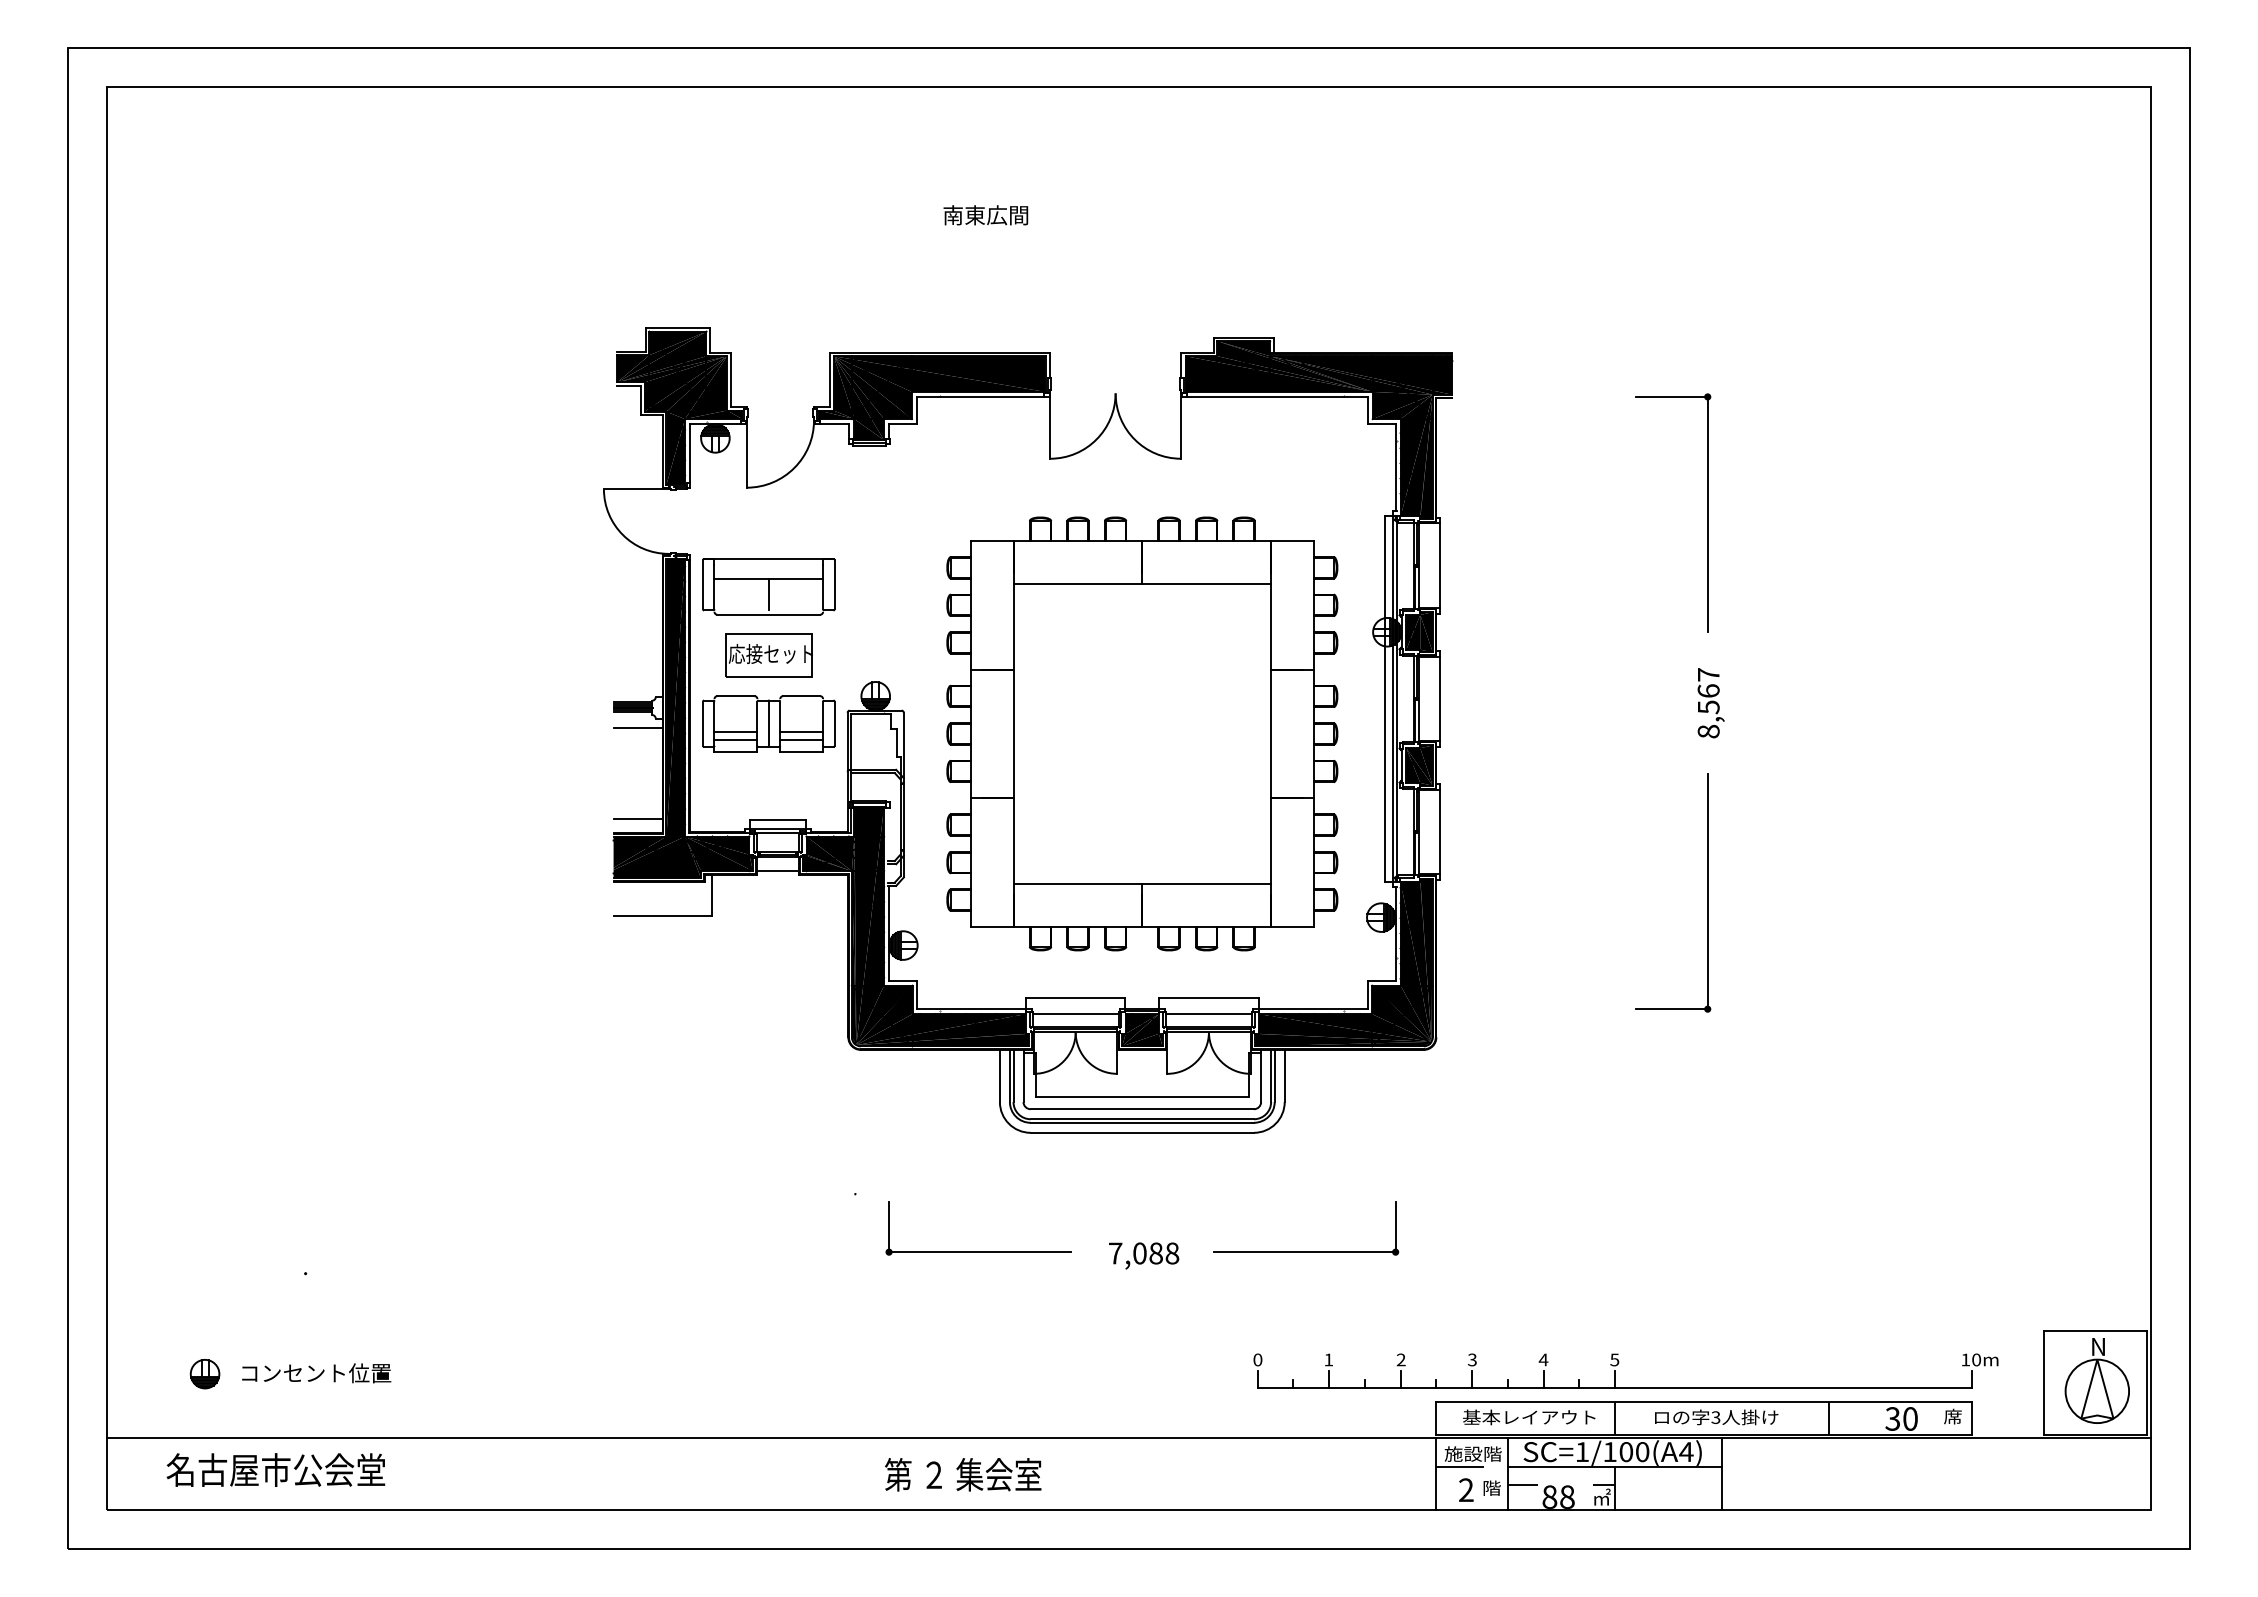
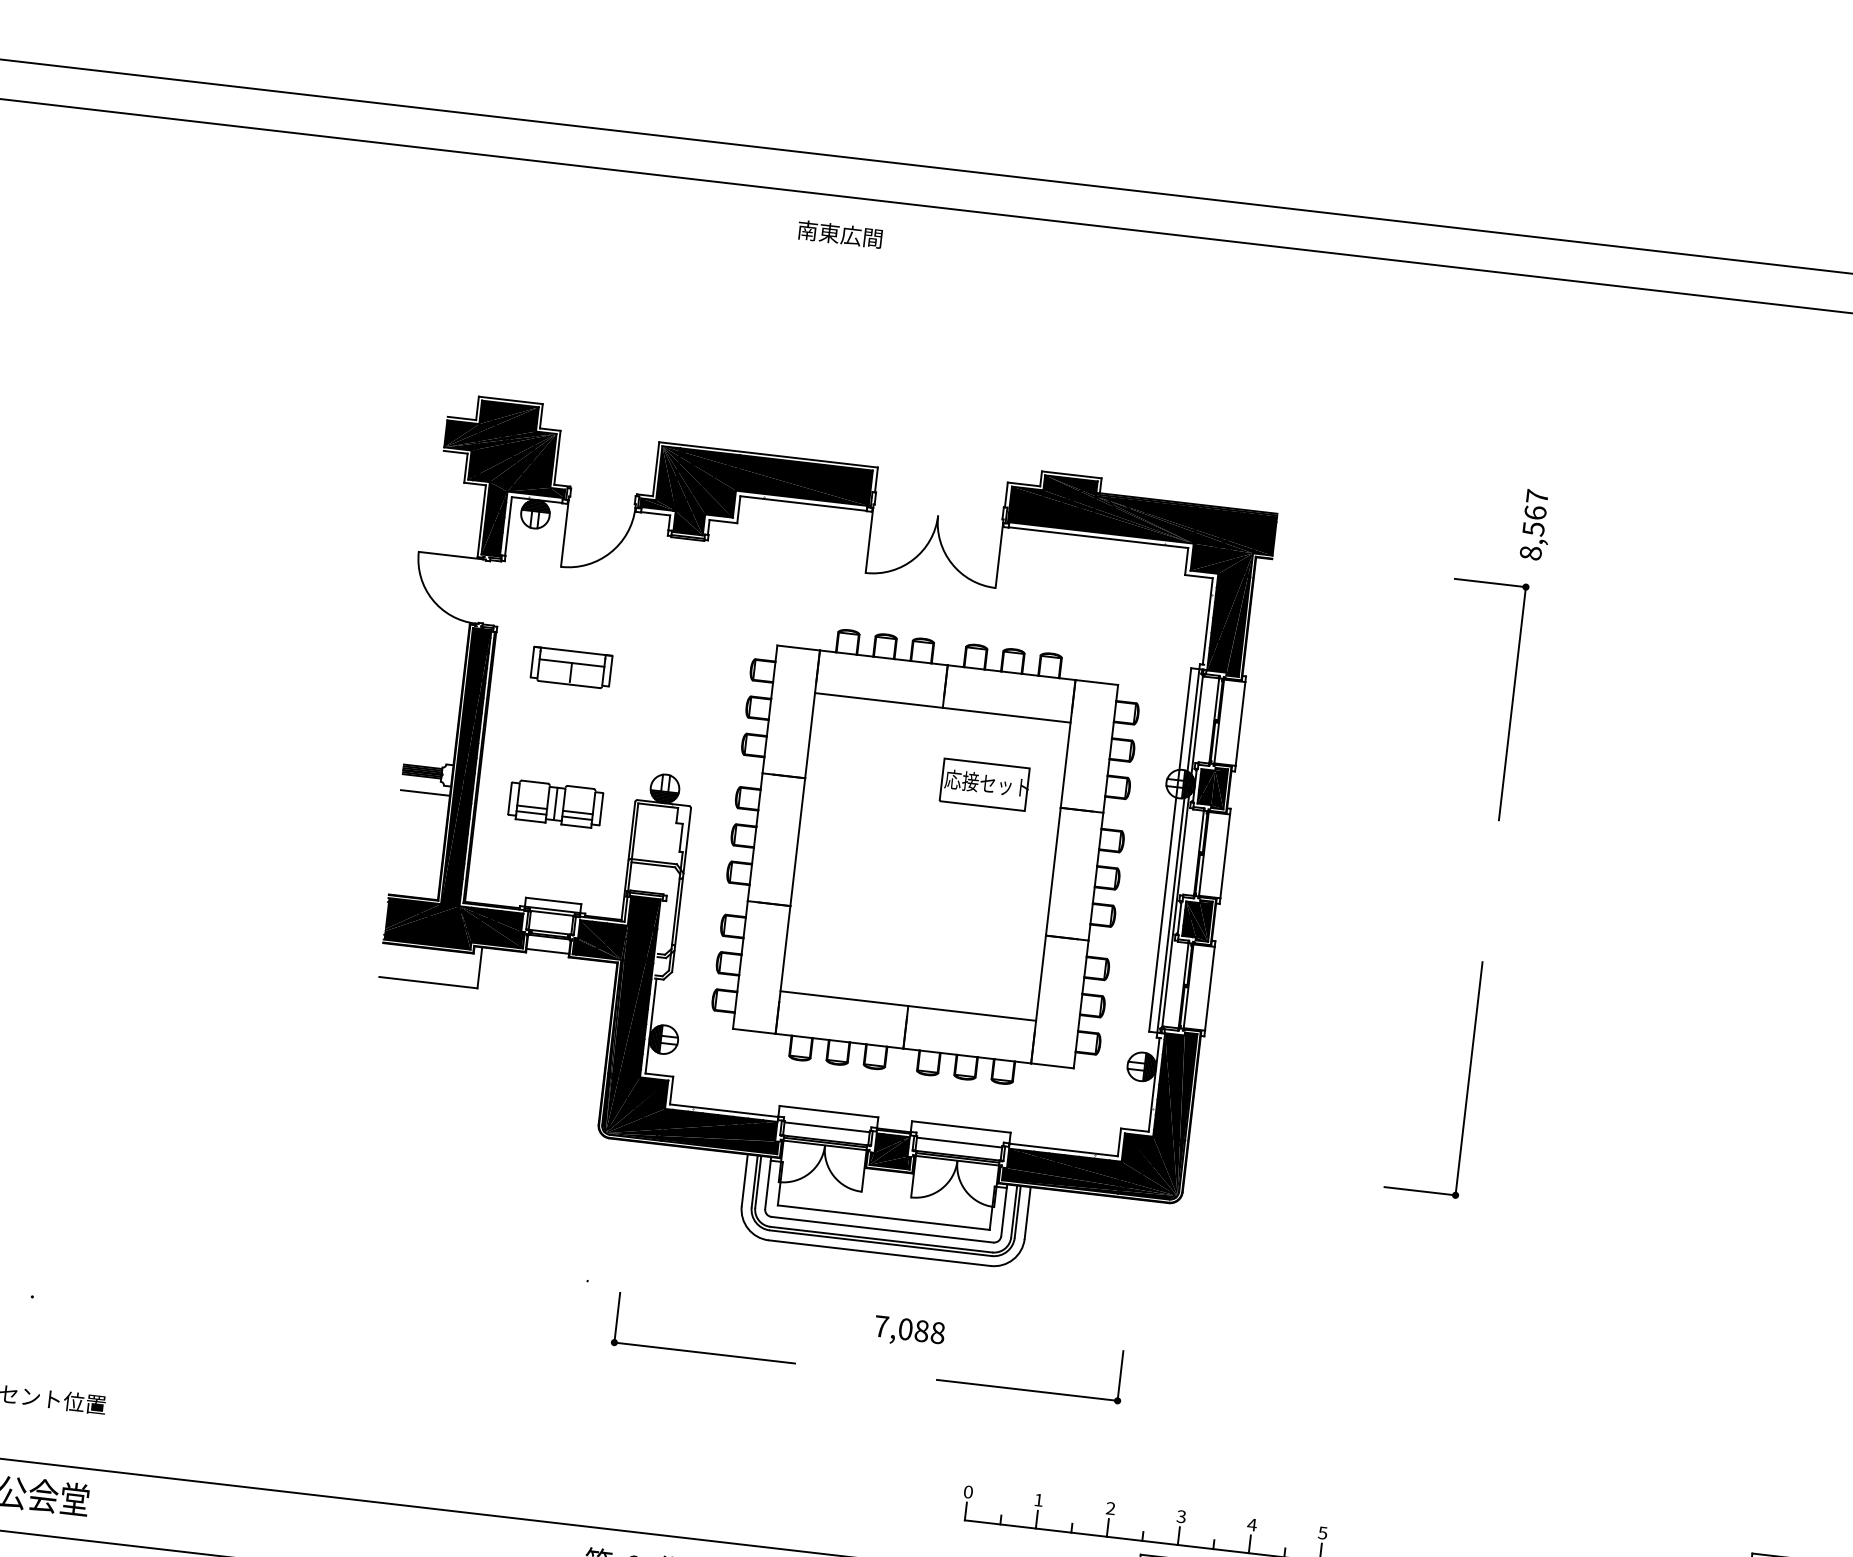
text: (985, 215) -> (839, 234), moved
part: (768, 586) -> (571, 667), size x0.6
part: (768, 655) -> (984, 784), moved
text: (1710, 703) -> (1535, 525), moved
part: (768, 723) -> (555, 803), size x0.7
line: (637, 818) -> (414, 882), removed
text: (1144, 1255) -> (910, 1331), moved

